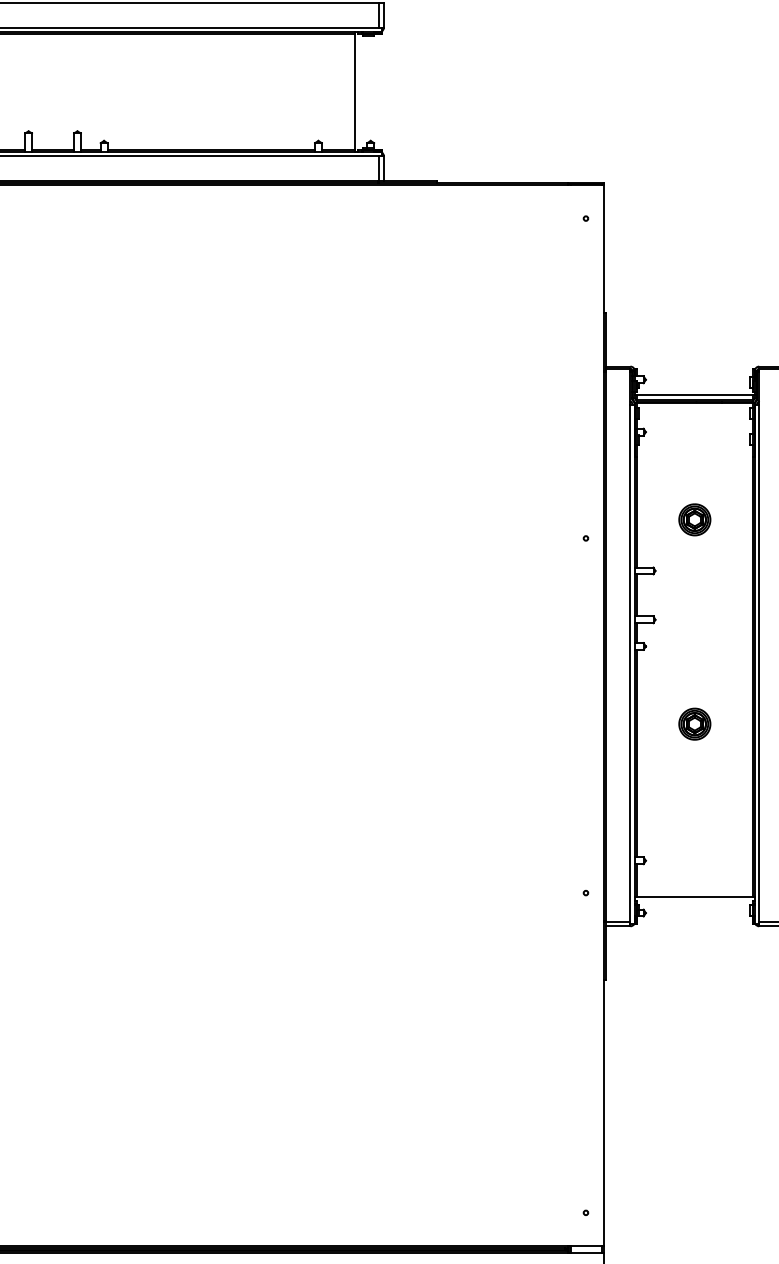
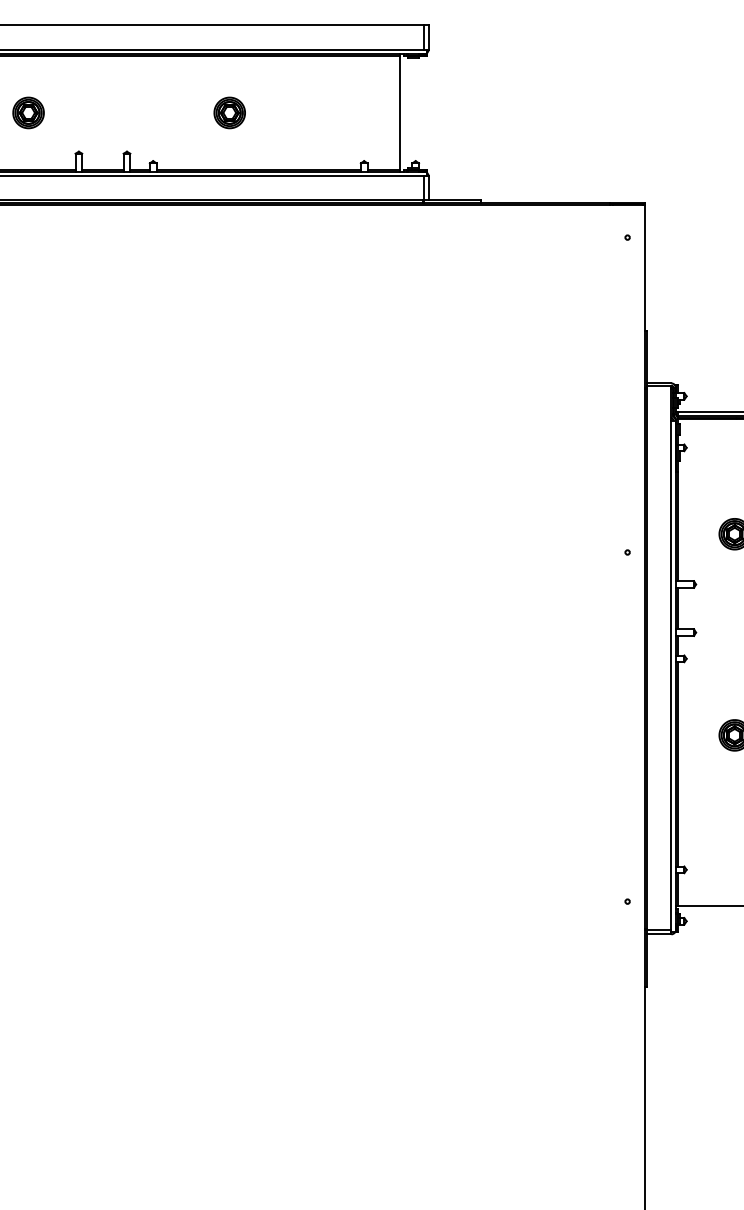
part: (181, 91) -> (229, 112), added

